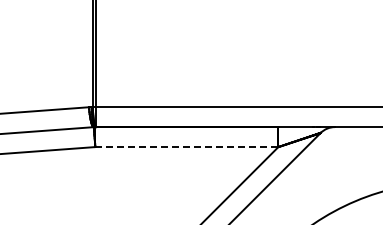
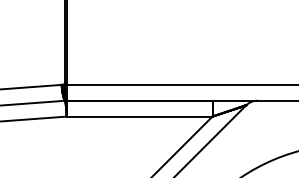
line: (186, 147) -> (139, 116), dashed -> solid

